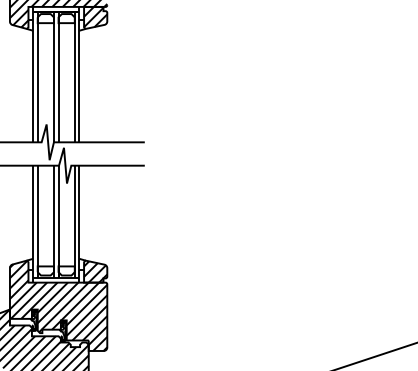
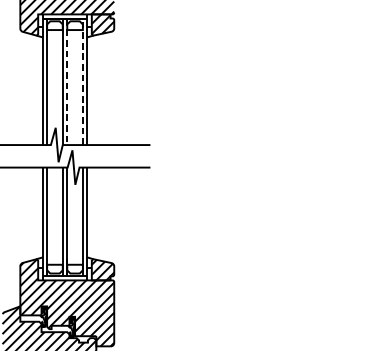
line: (74, 76) -> (82, 81), solid -> dashed
line: (58, 77) -> (67, 82), solid -> dashed

